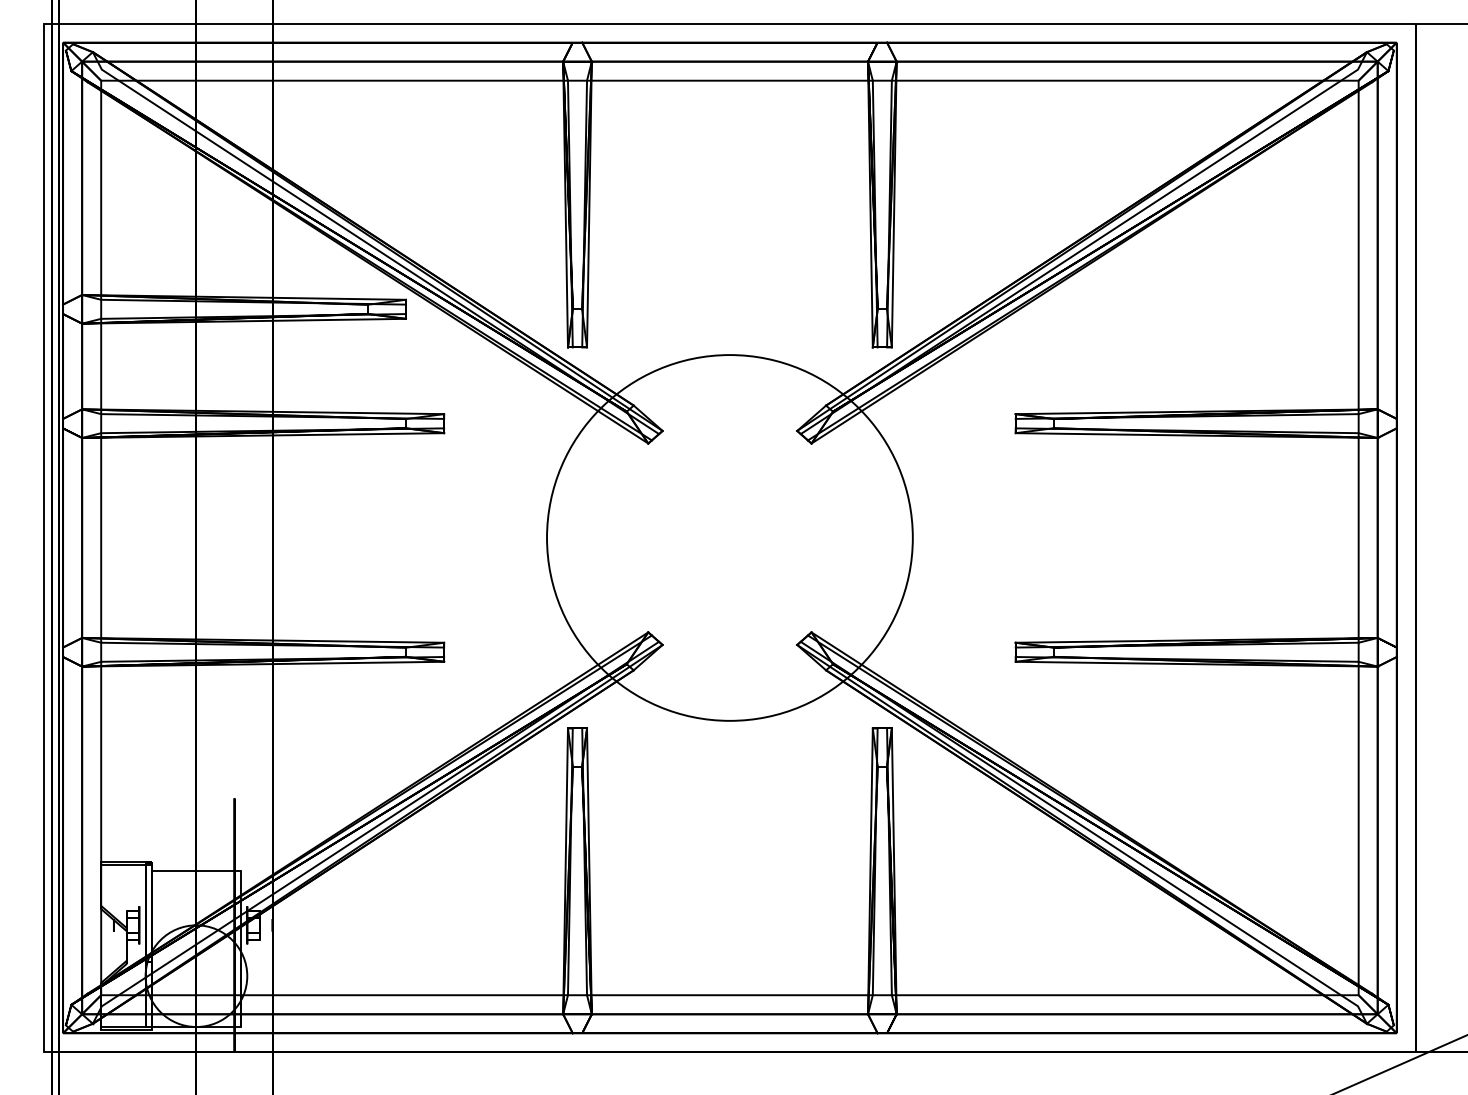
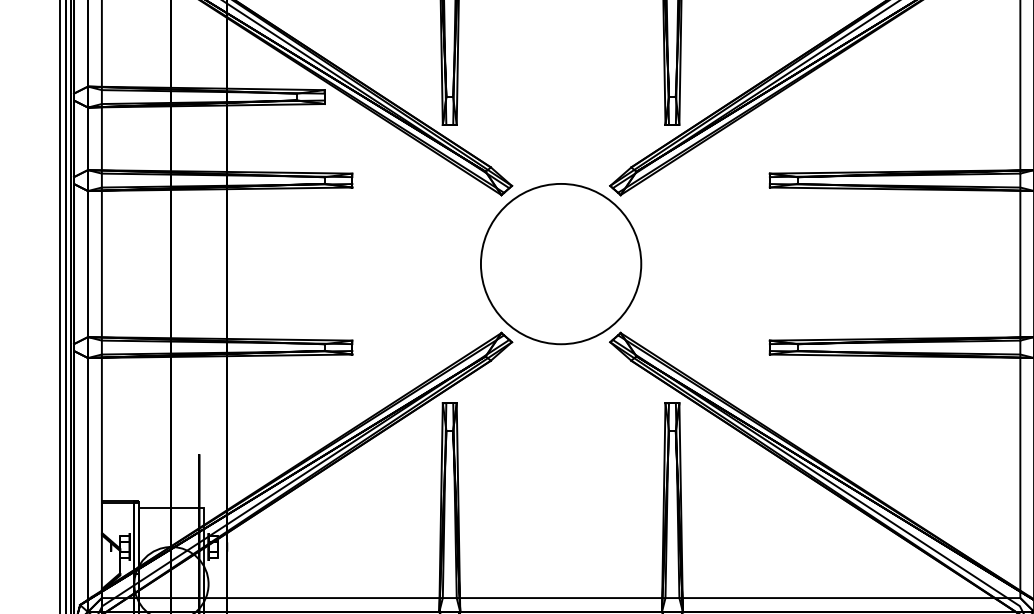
circle: (729, 537) -> (560, 263), size x0.6

